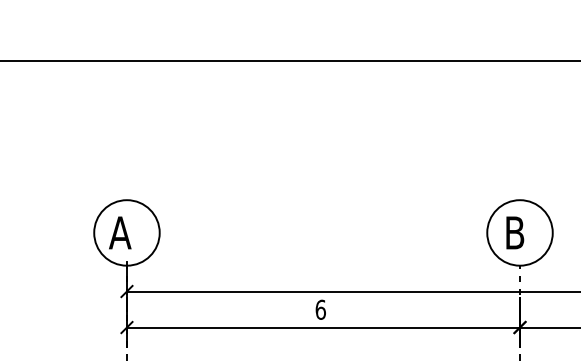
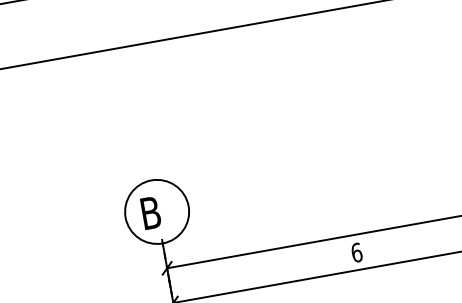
text: (120, 232) -> (150, 212), A -> B

